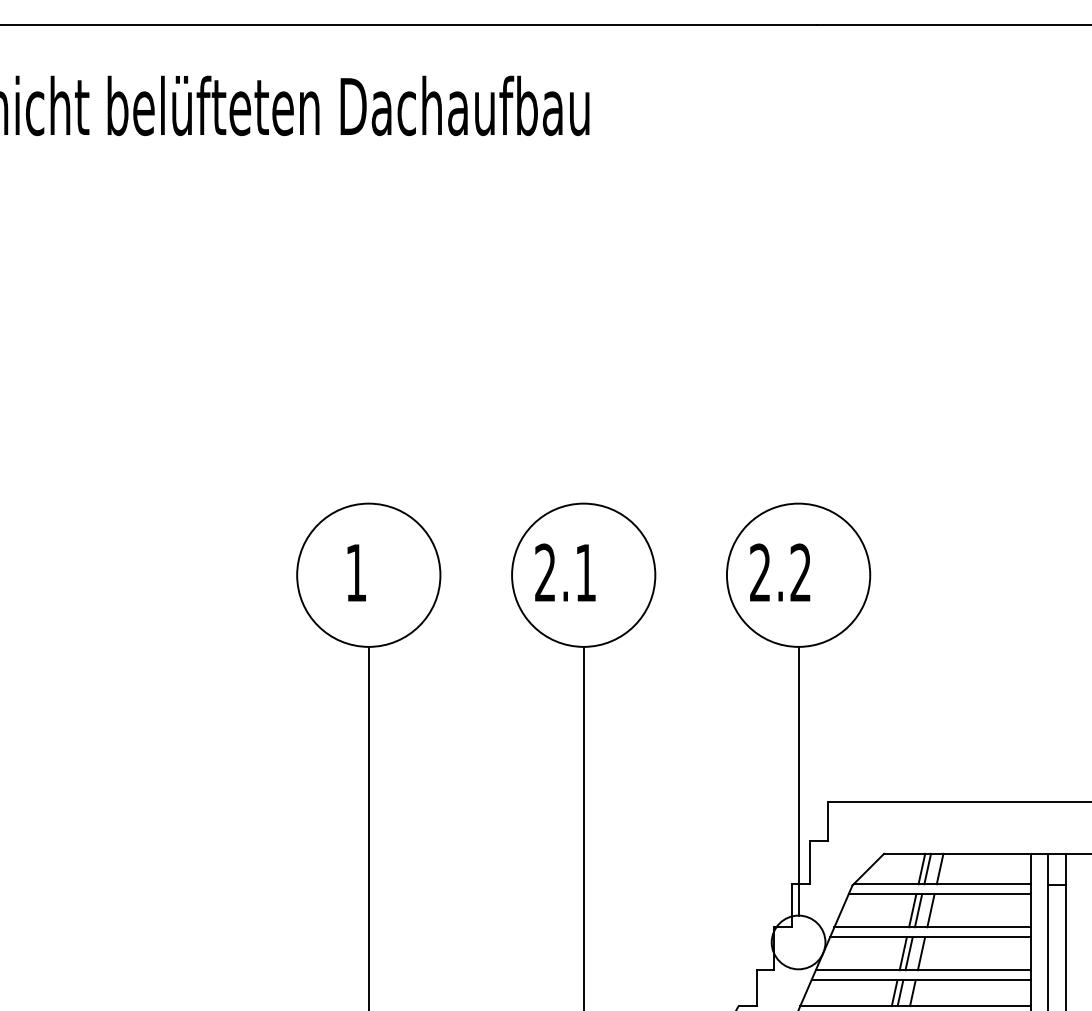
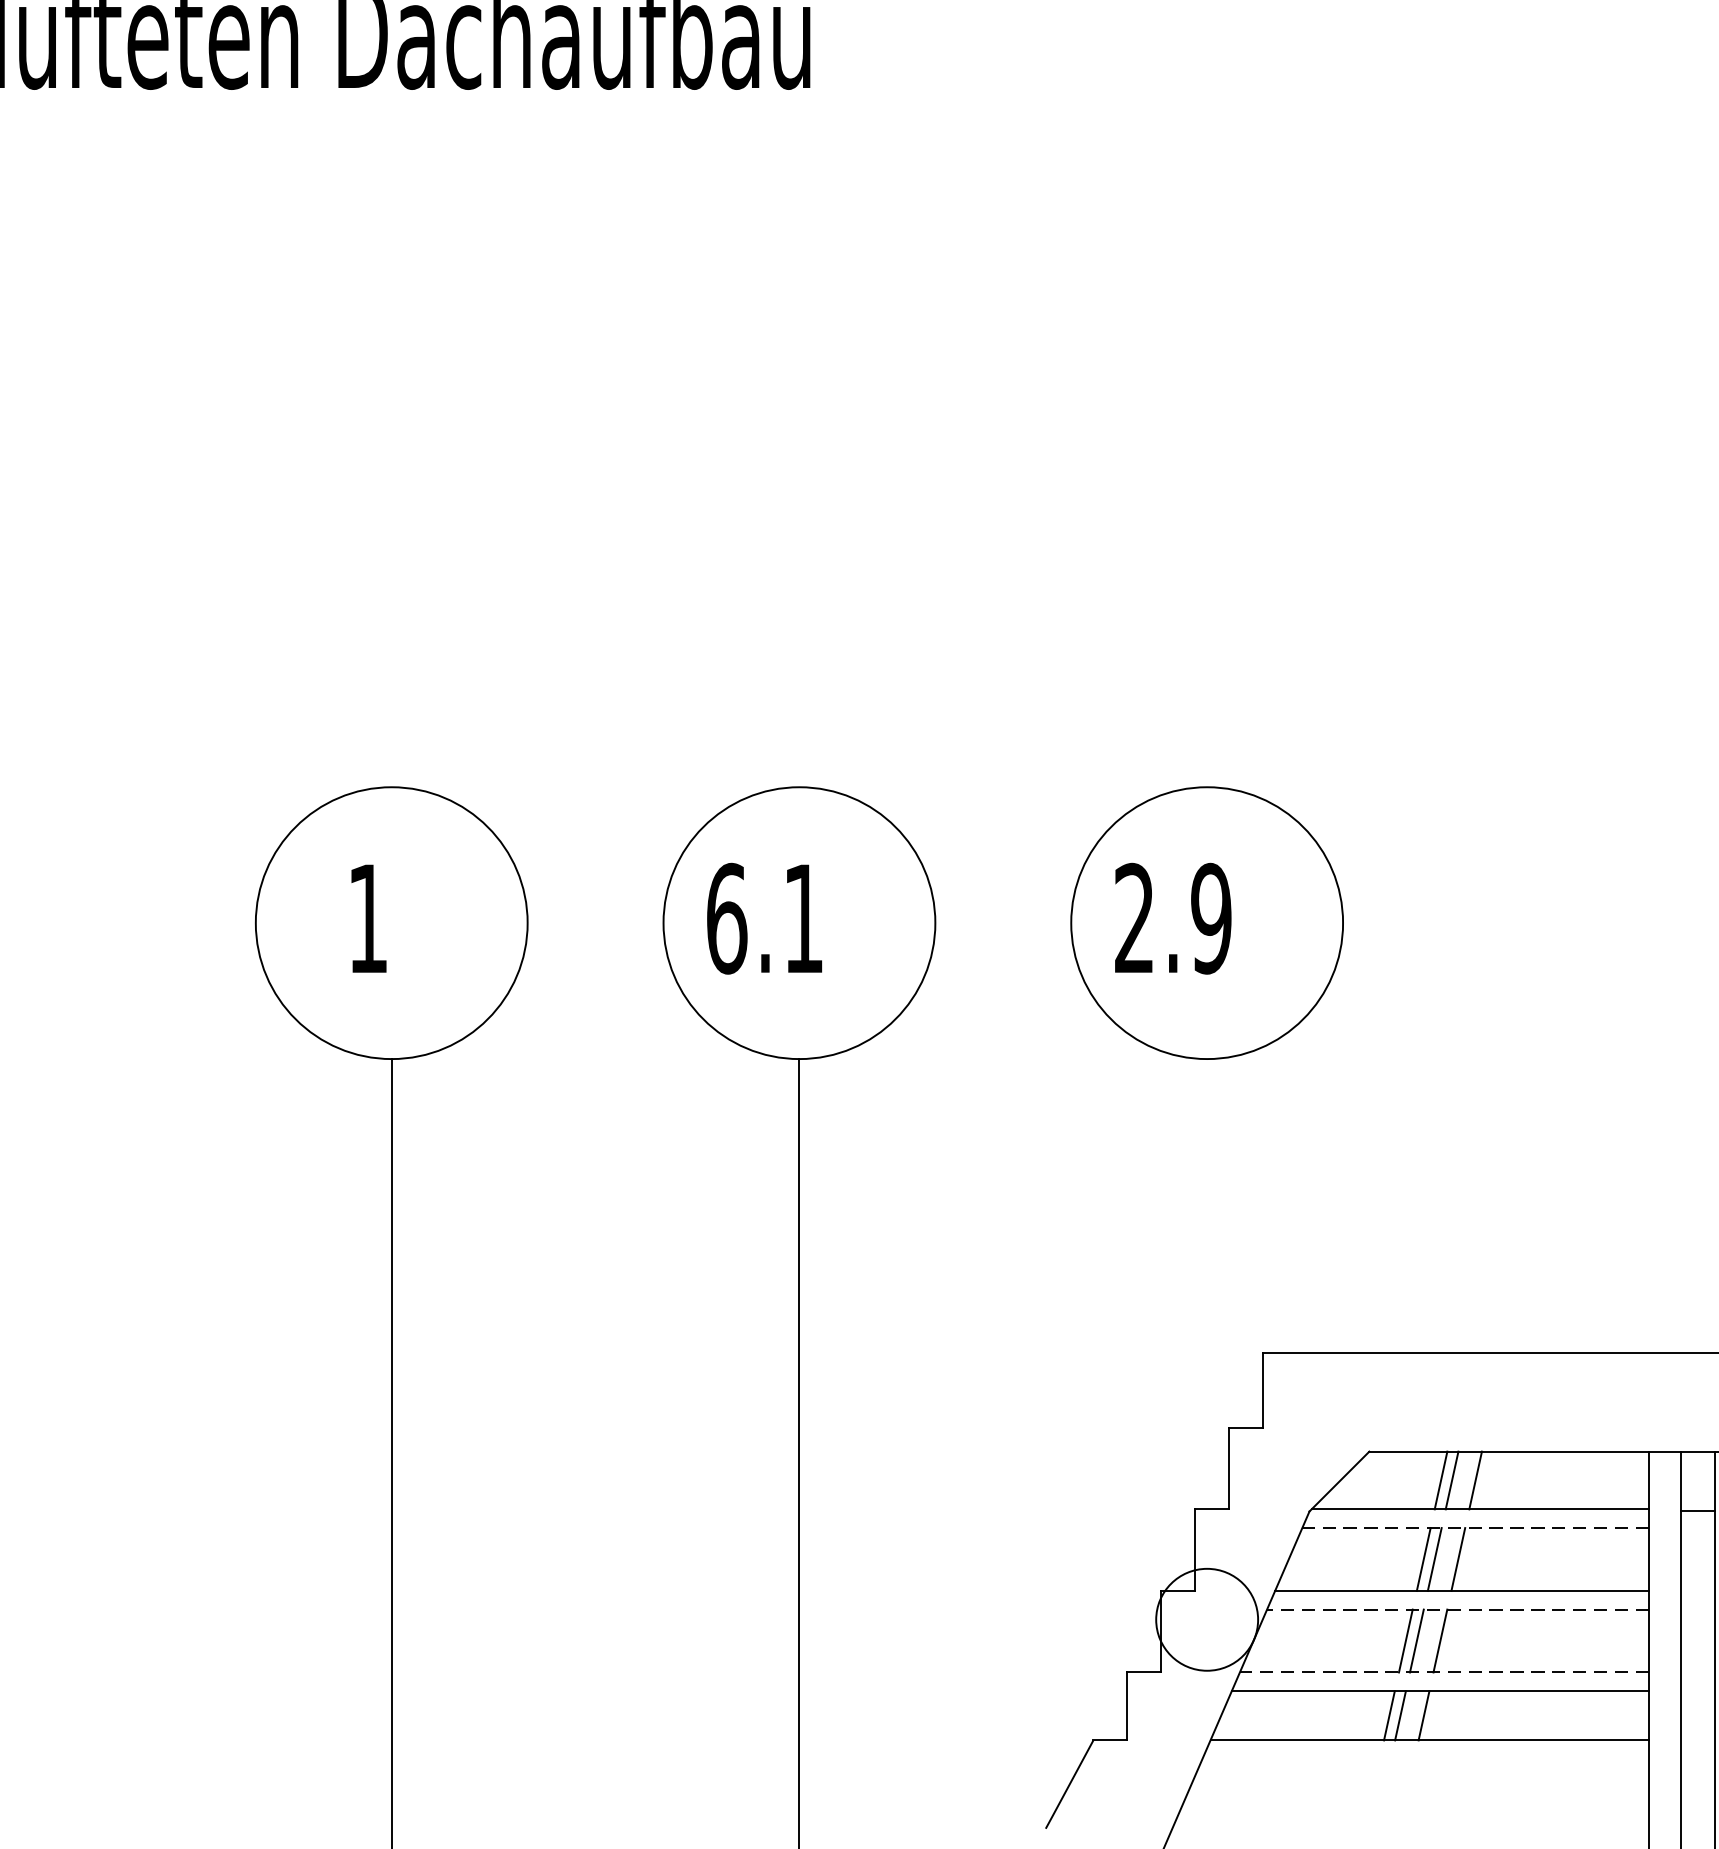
text: (545, 572) -> (726, 917), 2.1 -> 6.1
text: (800, 572) -> (1210, 917), 2.2 -> 2.9
line: (798, 780) -> (1206, 1312), removed
line: (939, 894) -> (1474, 1528), solid -> dashed
line: (930, 937) -> (1457, 1610), solid -> dashed
line: (923, 970) -> (1444, 1672), solid -> dashed

